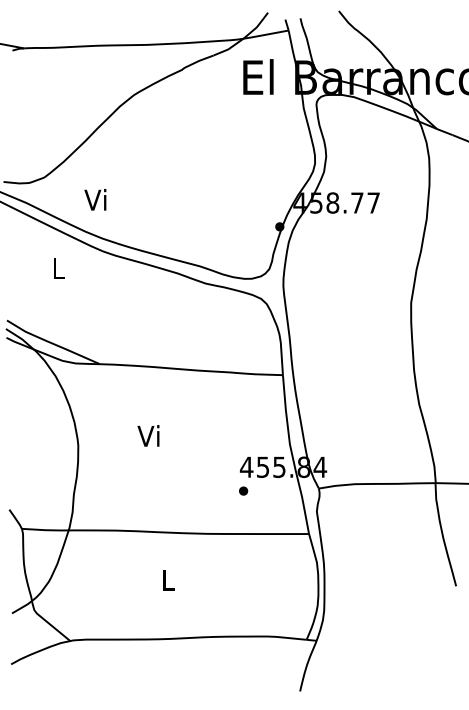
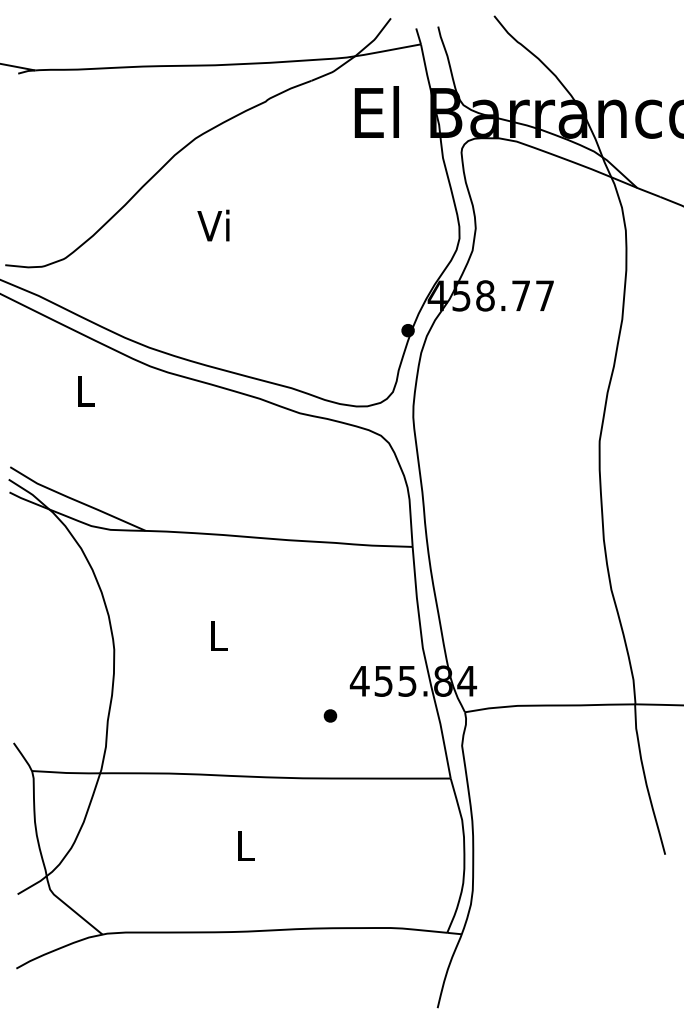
text: (95, 199) -> (213, 225), moved
text: (148, 435) -> (216, 634), Vi -> L
part: (243, 490) -> (330, 715), moved

